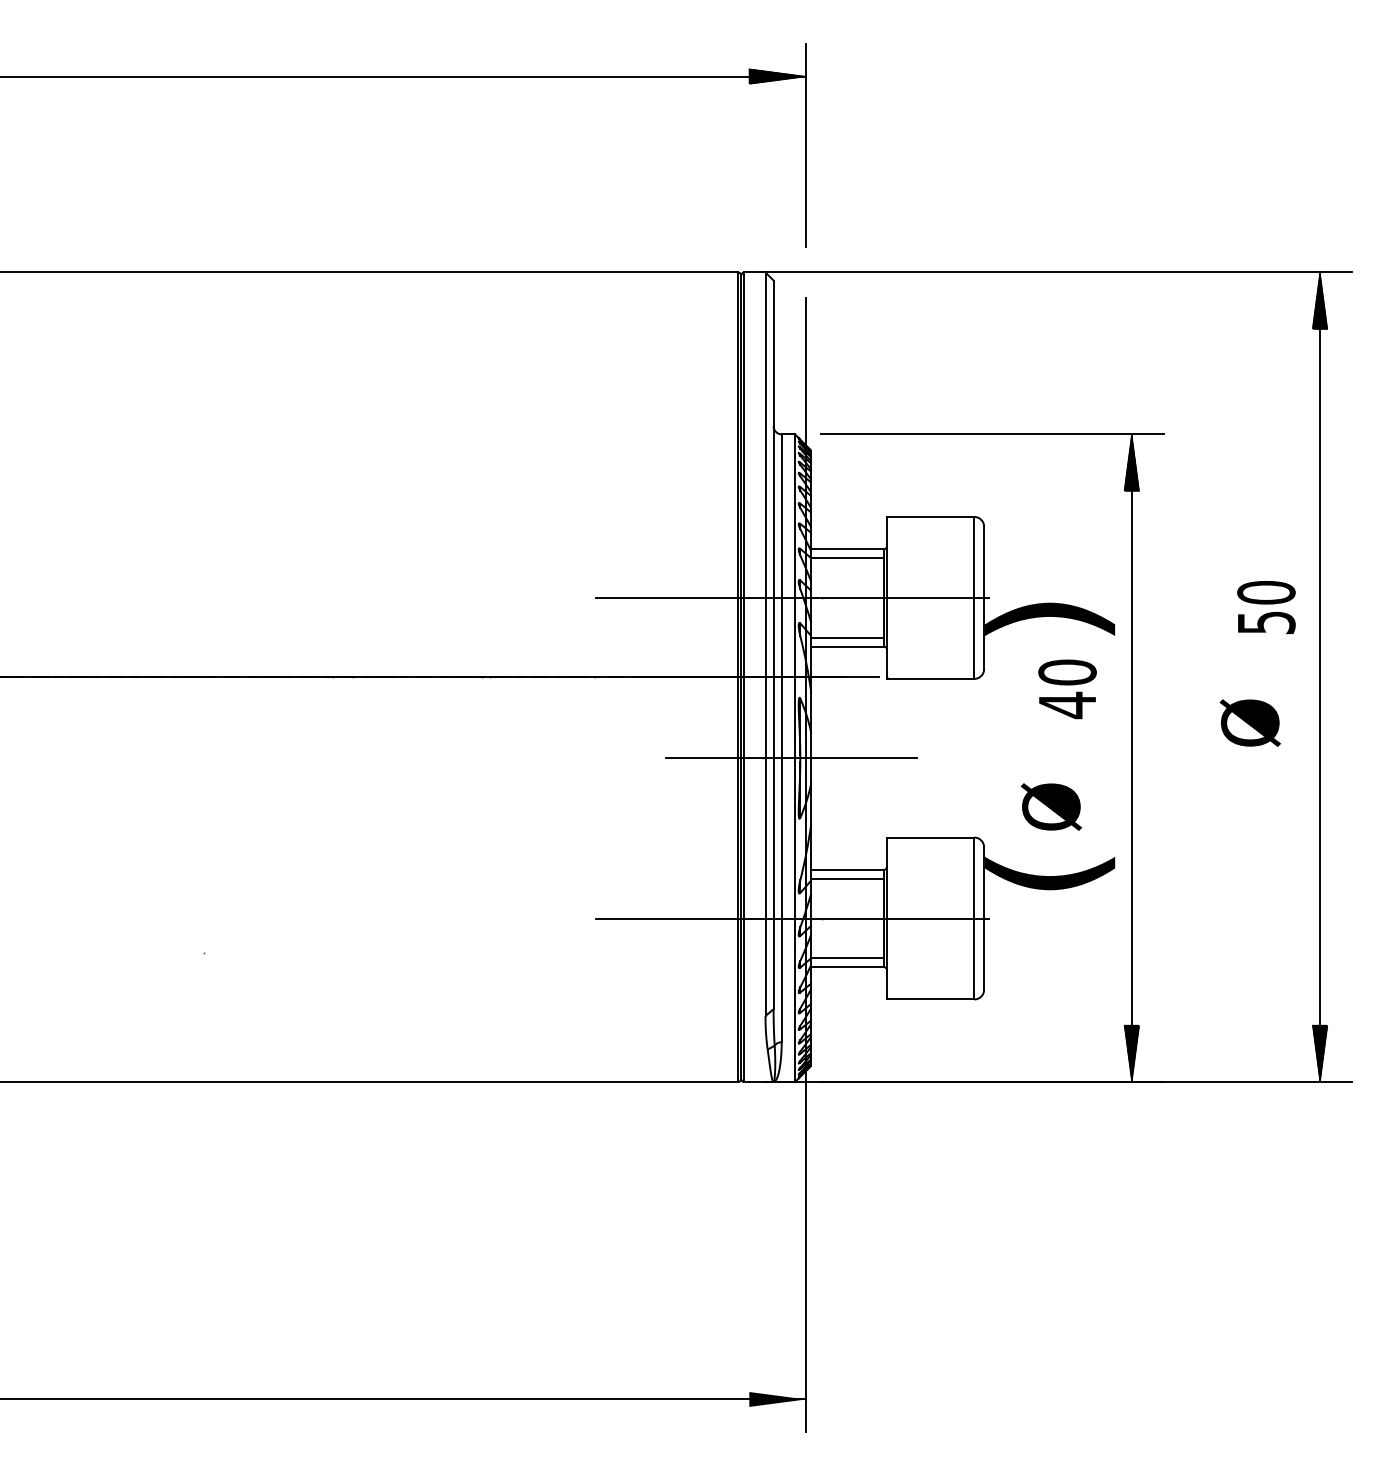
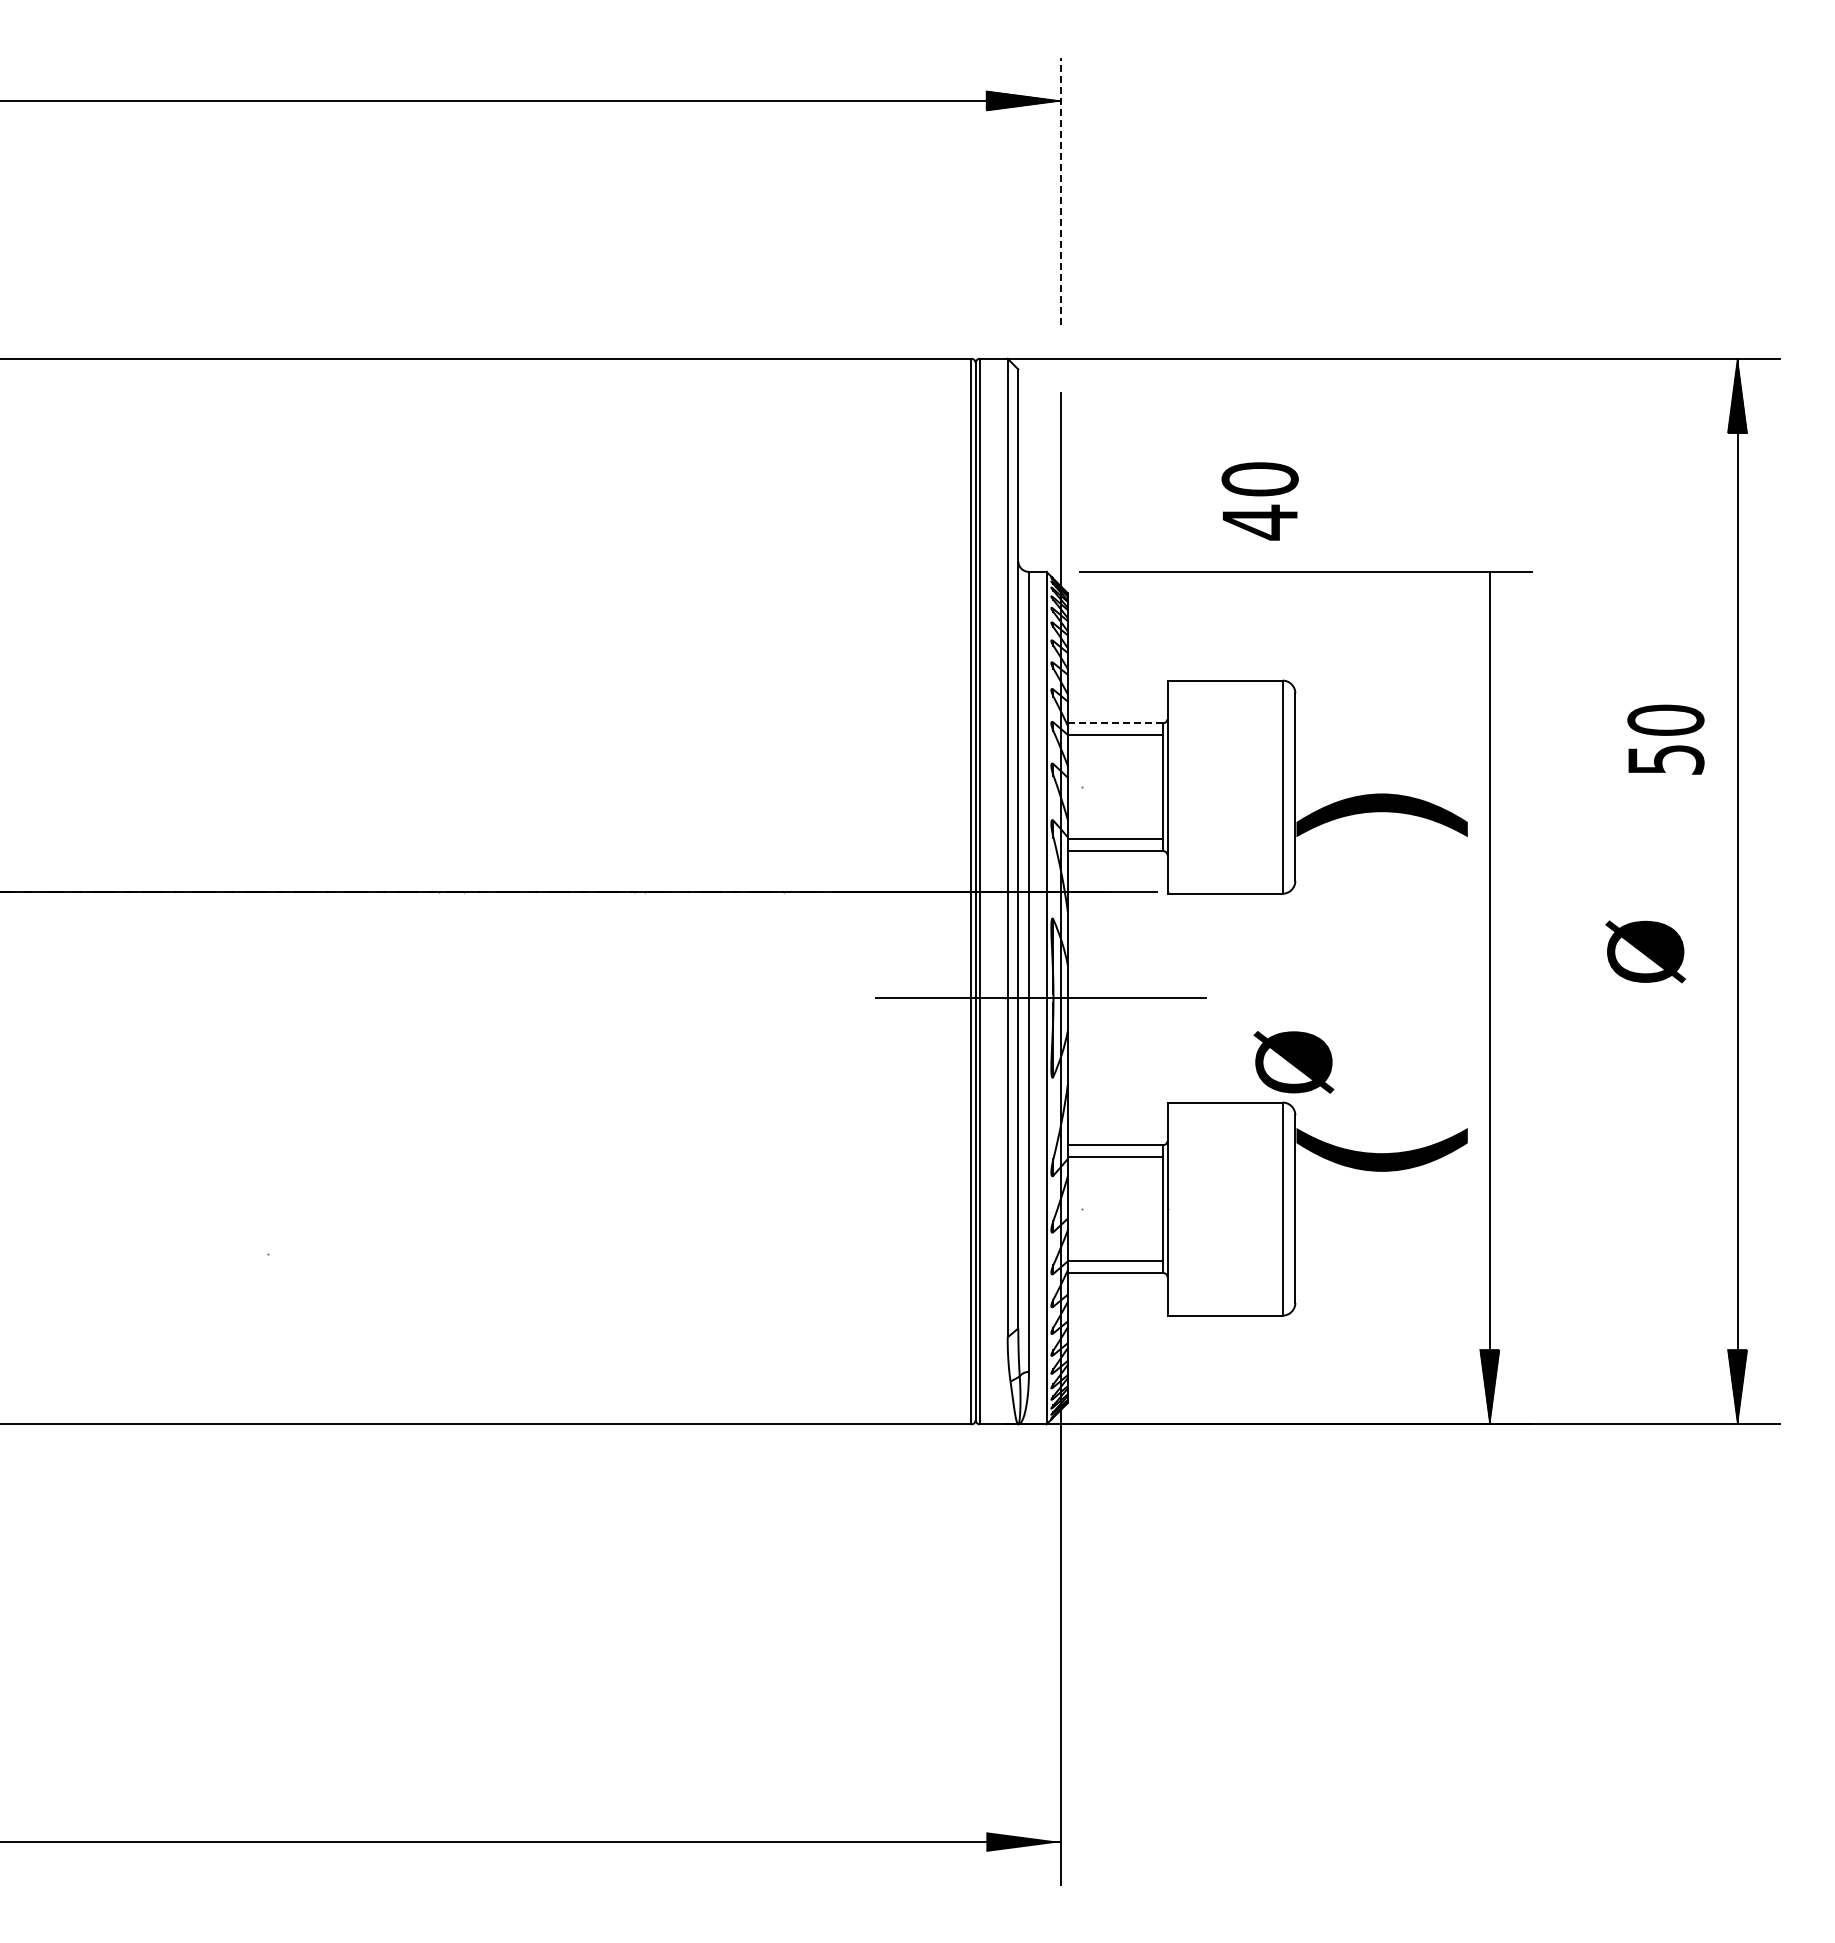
line: (805, 145) -> (1060, 191), solid -> dashed
hatch: (1131, 462) -> (1489, 608), removed
line: (847, 549) -> (1115, 723), solid -> dashed
line: (791, 598) -> (1042, 787), removed
text: (1266, 607) -> (1665, 739), moved
text: (1067, 689) -> (1259, 501), moved
text: (1051, 807) -> (1293, 1062), moved
line: (791, 918) -> (1042, 1209), removed

